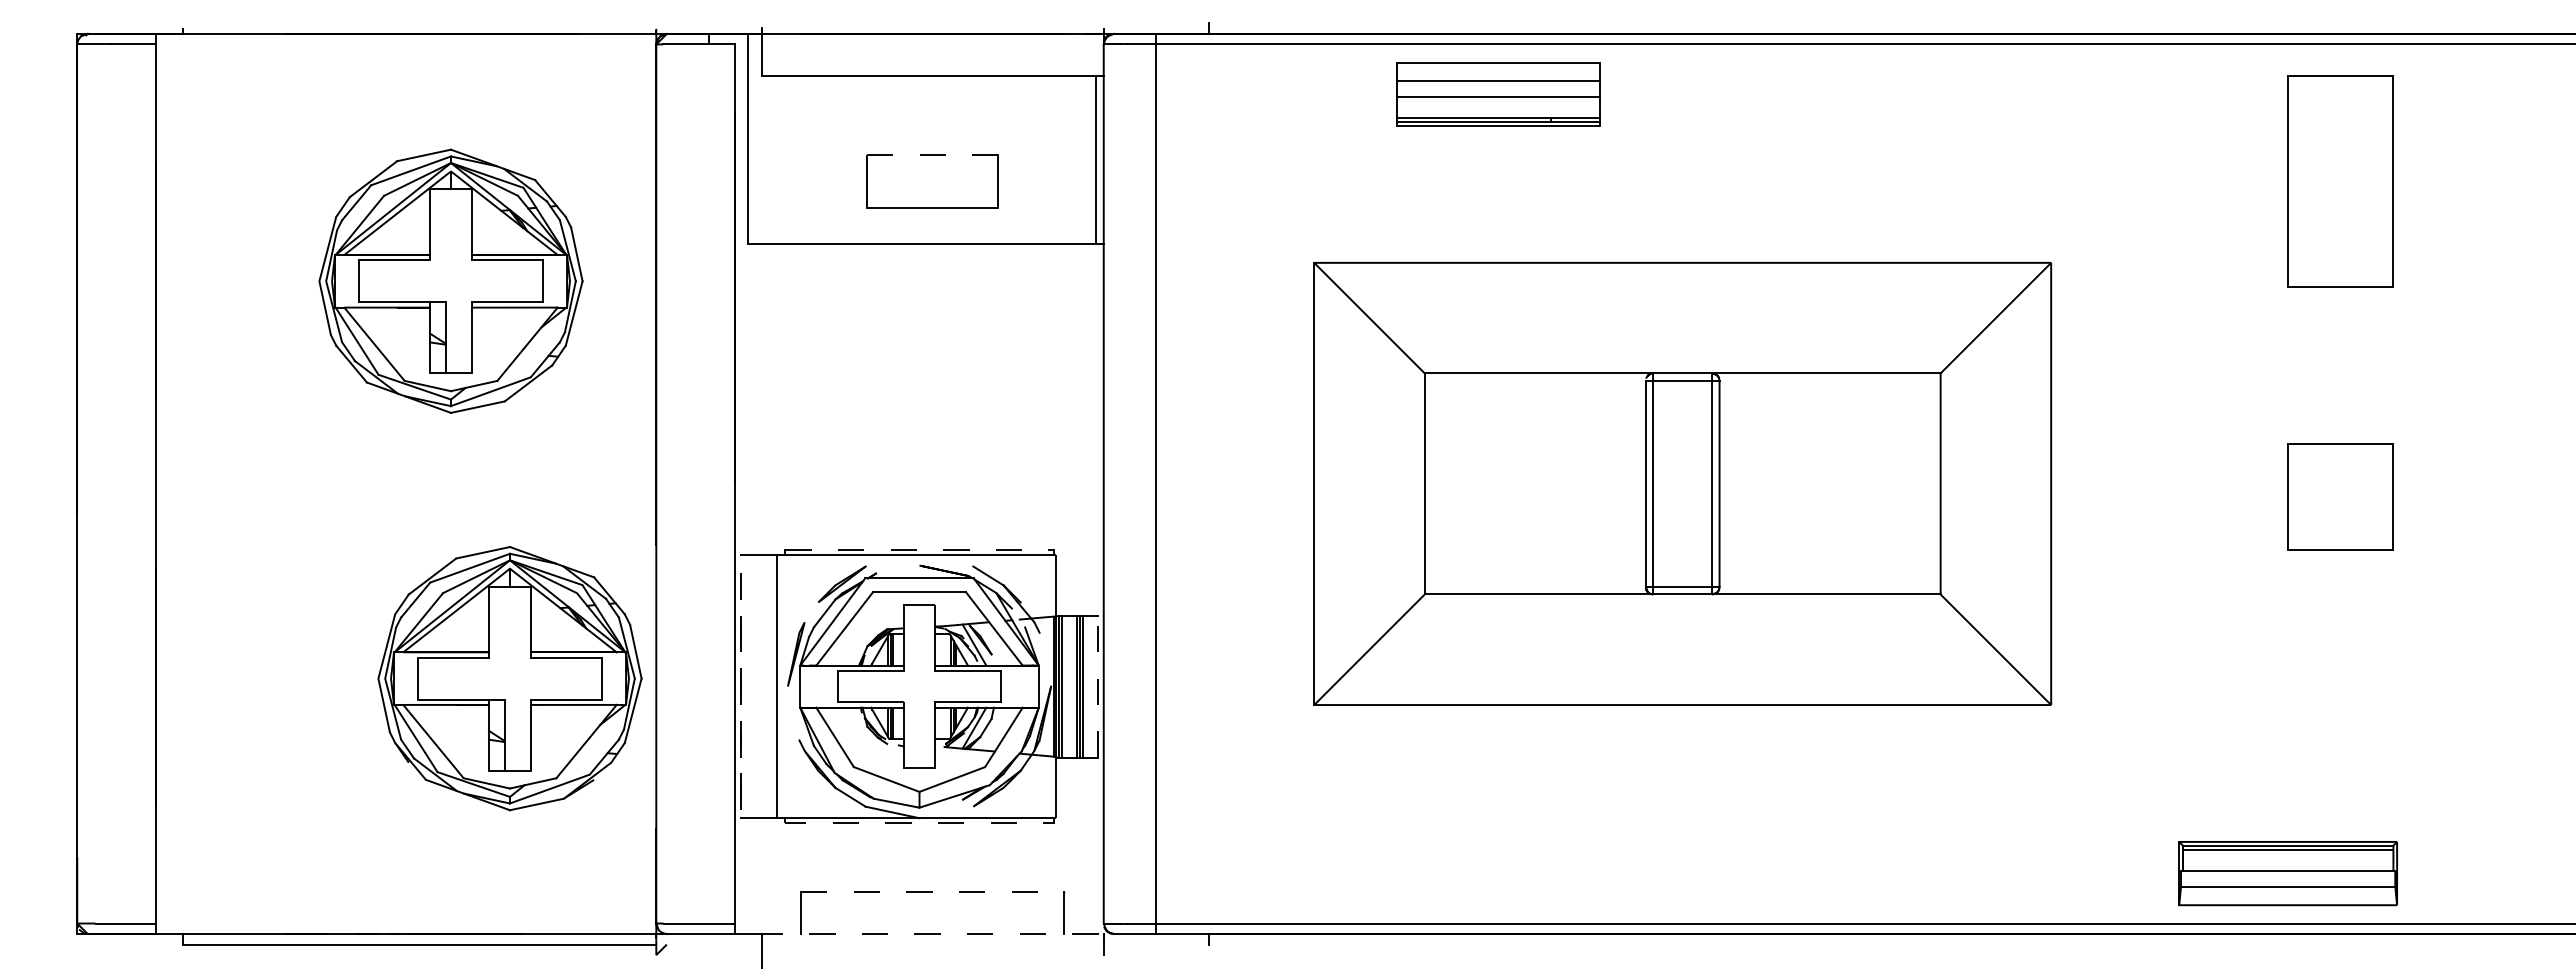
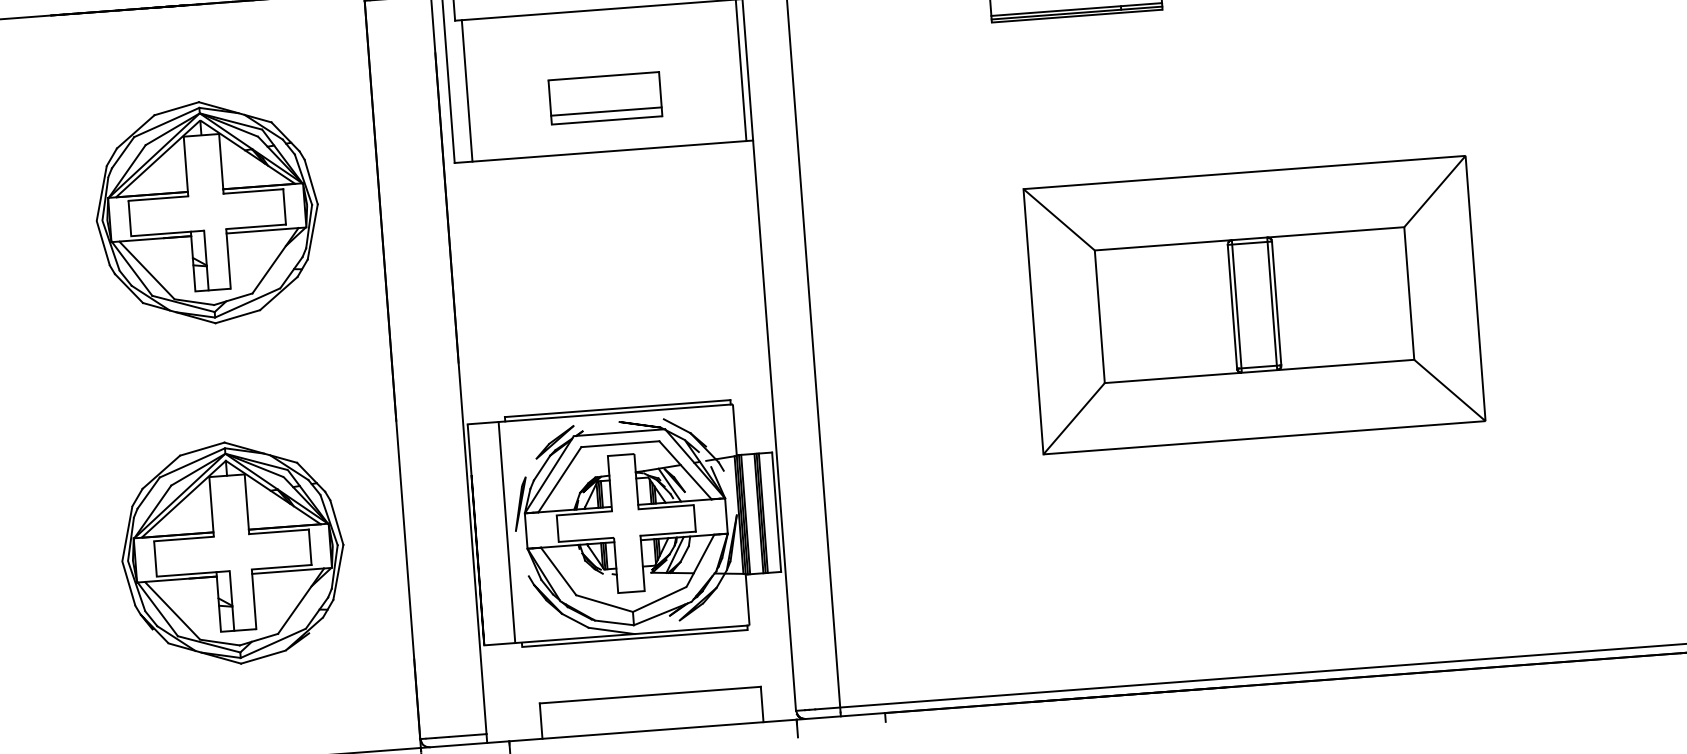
line: (932, 154) -> (603, 75), dashed -> solid
line: (769, 160) -> (467, 91), added
line: (932, 197) -> (606, 111), added
part: (1682, 483) -> (1254, 304), size x0.71
line: (920, 549) -> (618, 408), dashed -> solid
part: (509, 678) -> (232, 553), moved
line: (1098, 686) -> (776, 512), dashed -> solid
line: (740, 788) -> (482, 620), dashed -> solid
line: (916, 823) -> (632, 638), dashed -> solid
line: (932, 891) -> (650, 694), dashed -> solid
line: (934, 934) -> (654, 730), dashed -> solid

